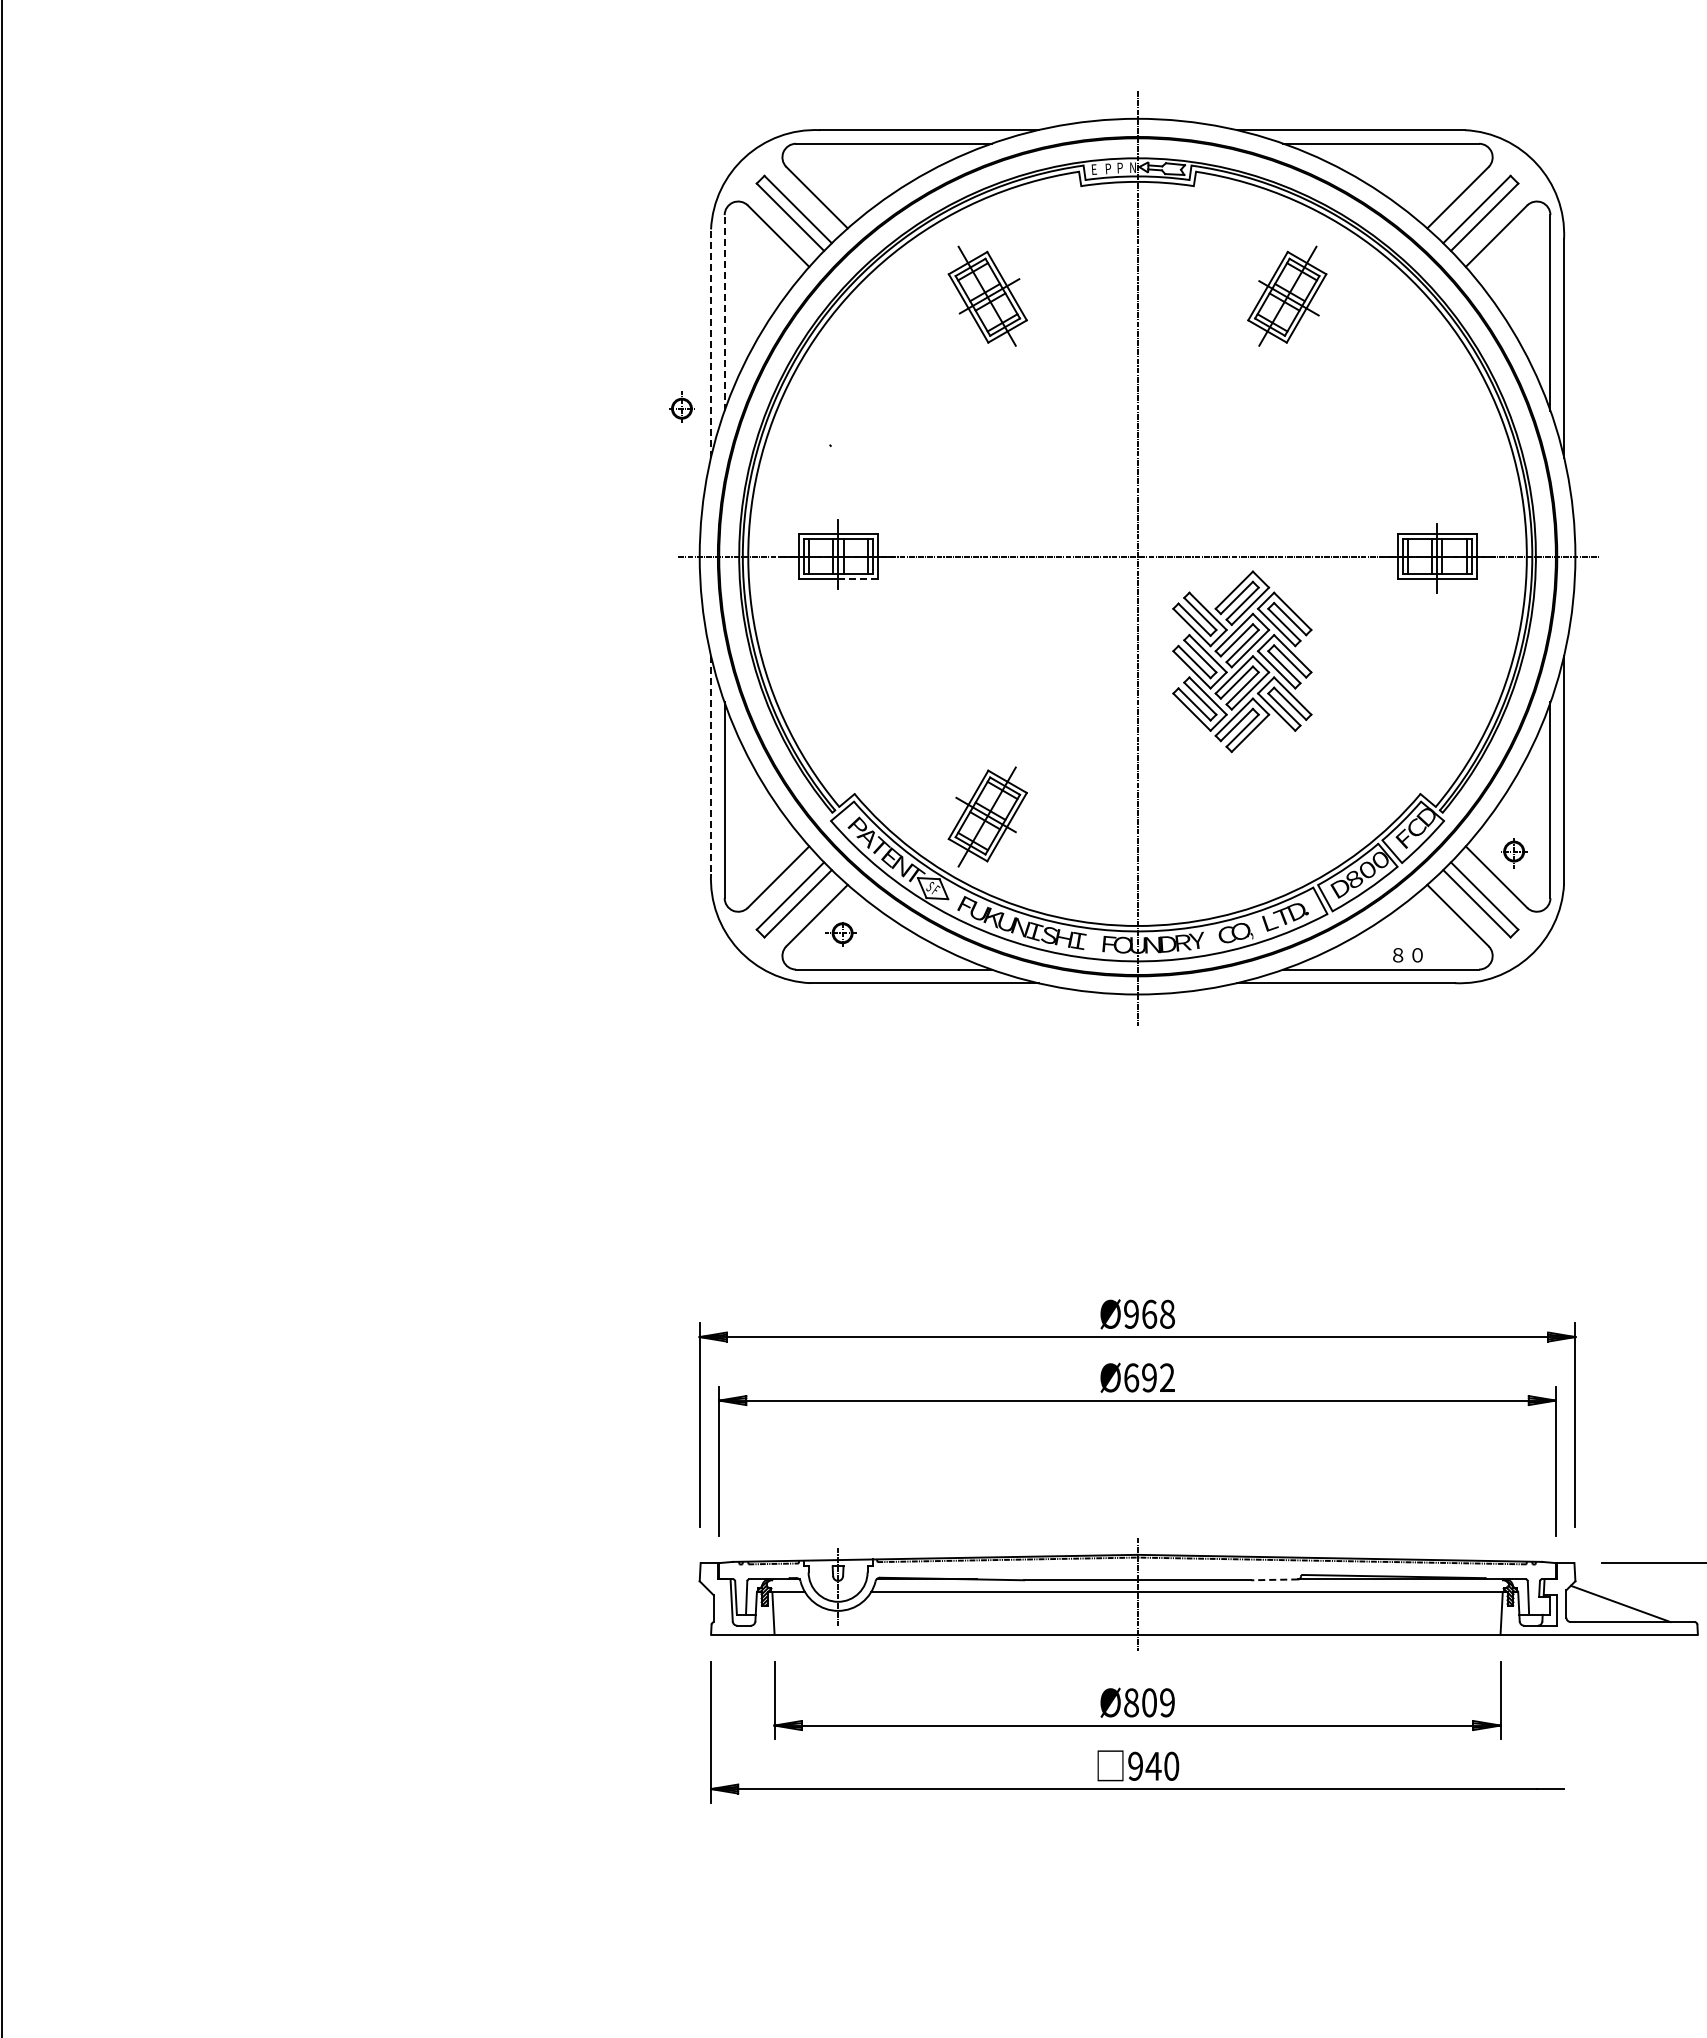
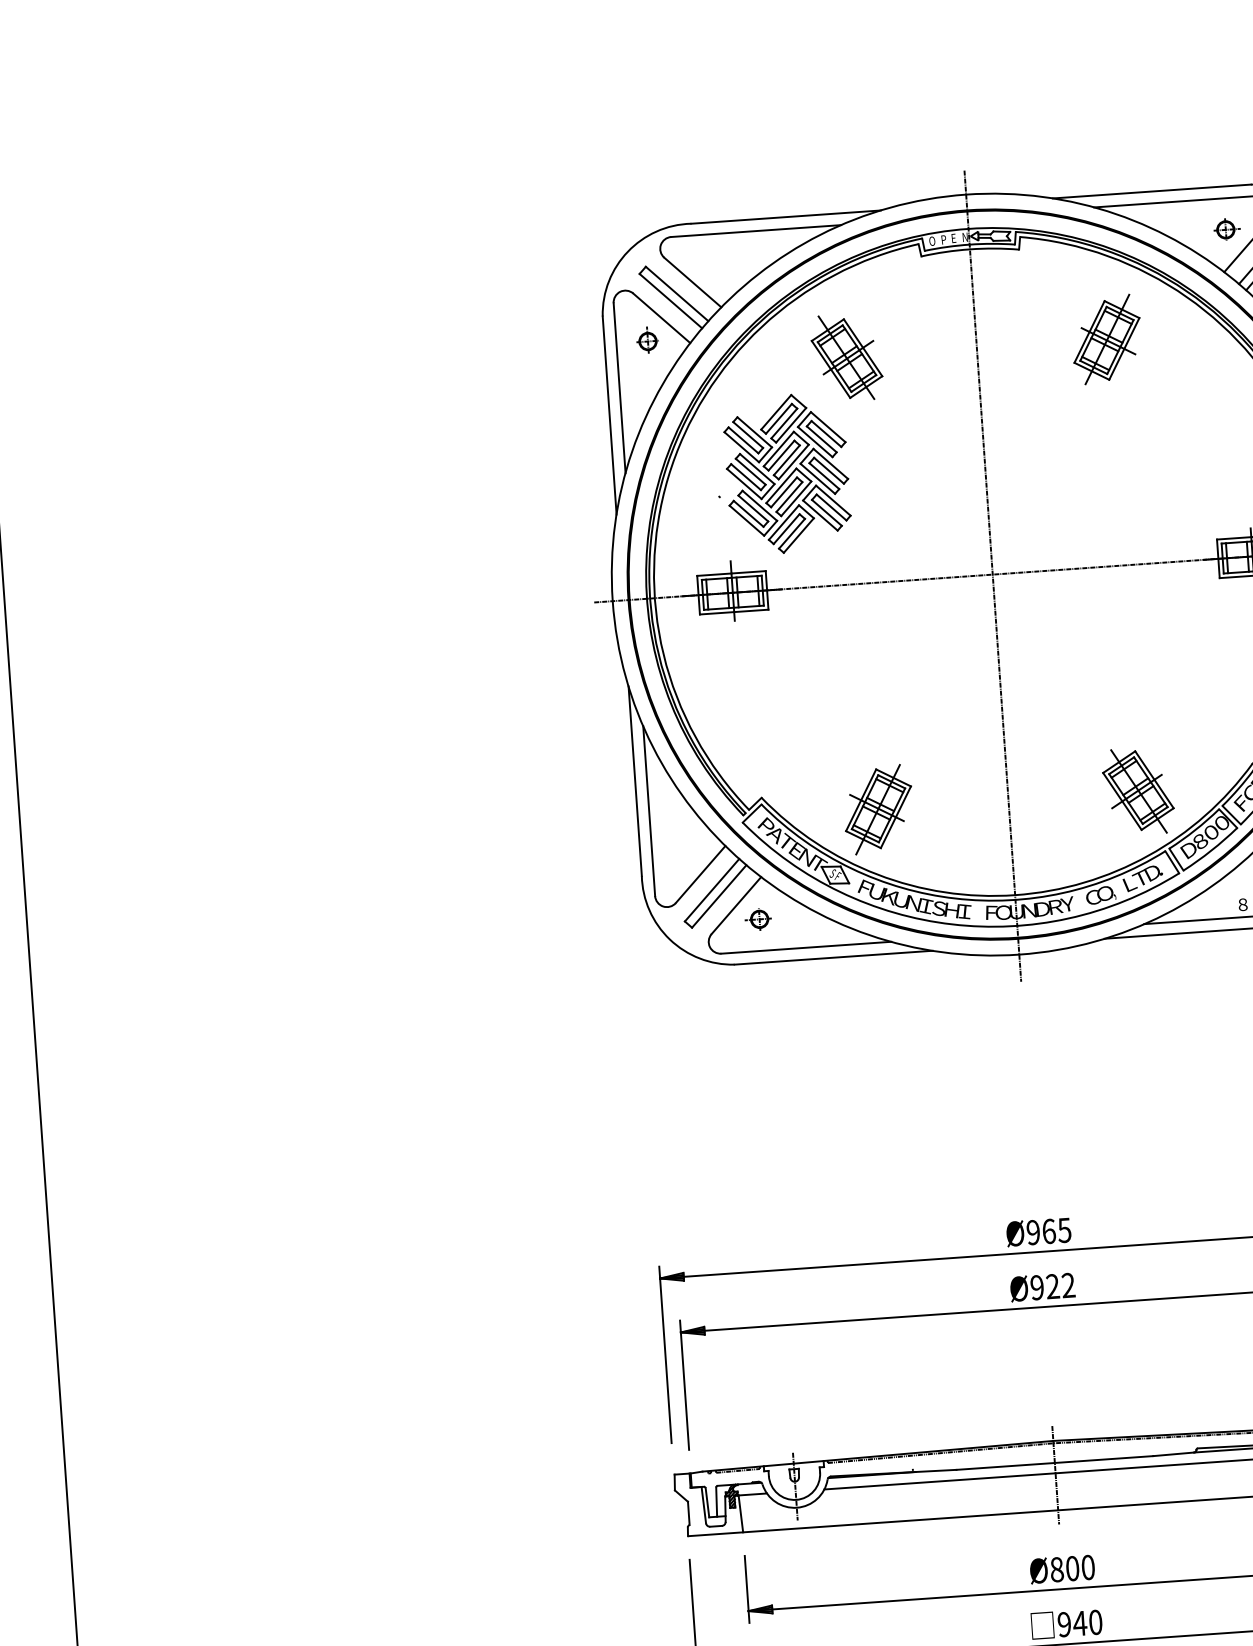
text: (1120, 167) -> (954, 237), P -> E
text: (1094, 169) -> (931, 241), E -> O
part: (1433, 179) -> (1226, 229), added
line: (724, 313) -> (619, 388), dashed -> solid
line: (711, 343) -> (610, 415), dashed -> solid
part: (681, 406) -> (647, 339), moved
line: (857, 578) -> (751, 610), dashed -> solid
part: (1242, 661) -> (787, 473), moved
line: (711, 765) -> (635, 781), dashed -> solid
part: (1287, 816) -> (1138, 791), added
text: (1166, 1313) -> (1063, 1229), Ø968 -> Ø965
text: (1140, 1377) -> (1045, 1286), Ø692 -> Ø922
line: (1274, 1579) -> (1173, 1454), dashed -> solid
text: (1167, 1702) -> (1088, 1567), Ø809 -> Ø800

